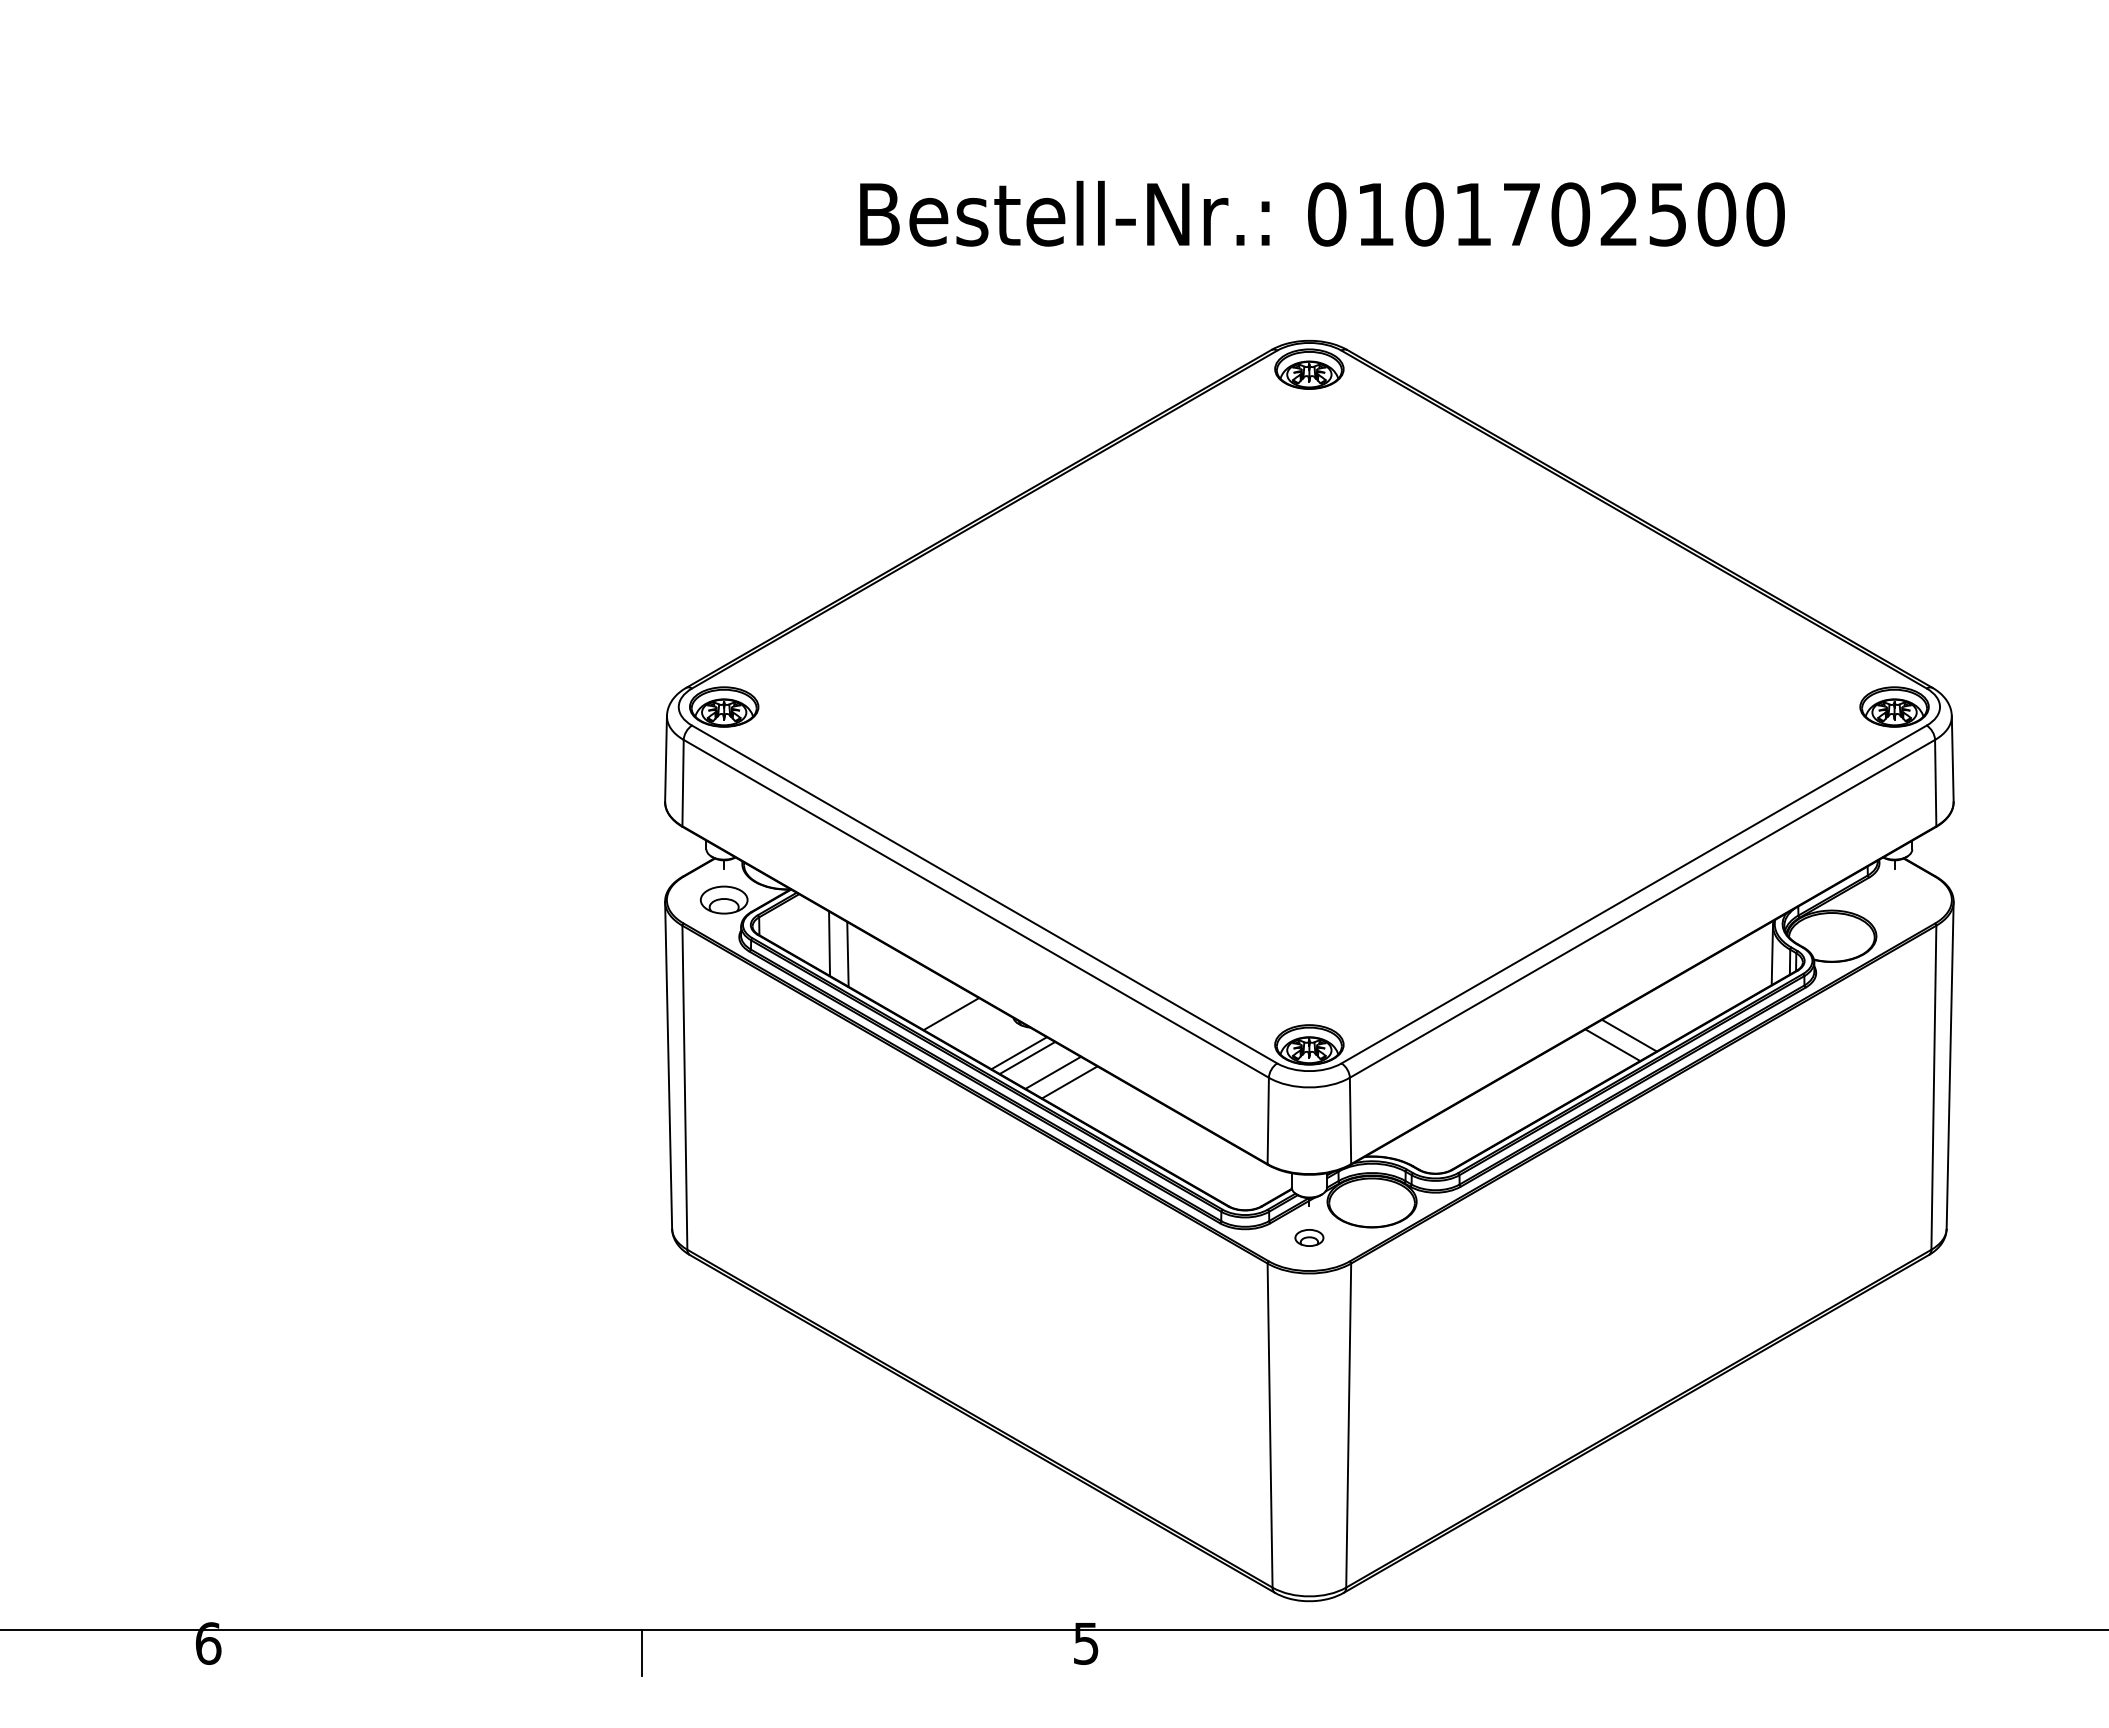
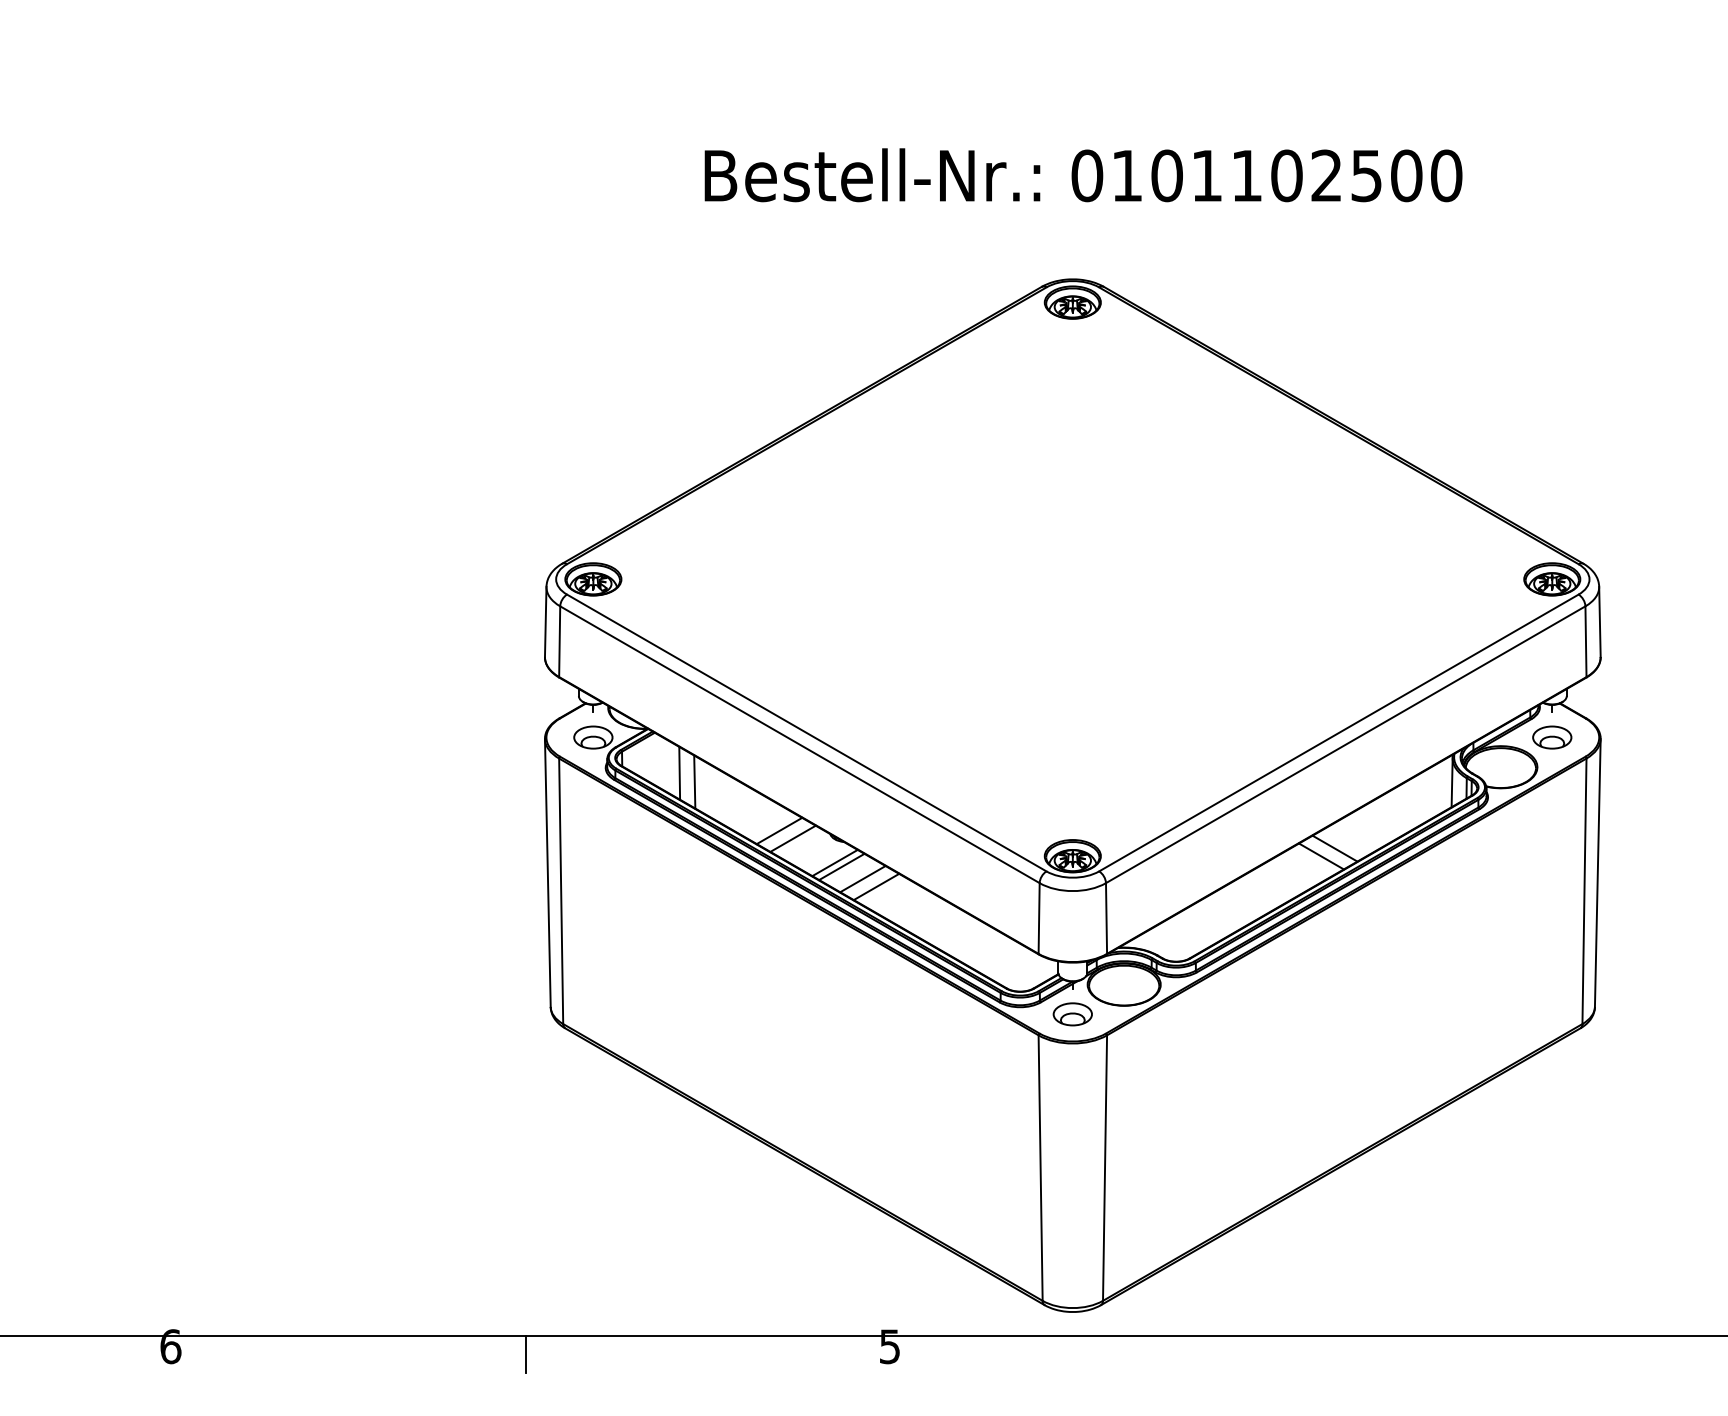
text: (1521, 214) -> (1246, 175), 0101702500 -> 0101102500
part: (1894, 899) -> (1552, 737), added
line: (967, 1023) -> (792, 838), added
part: (1309, 1237) -> (1072, 1014), size x1.67

